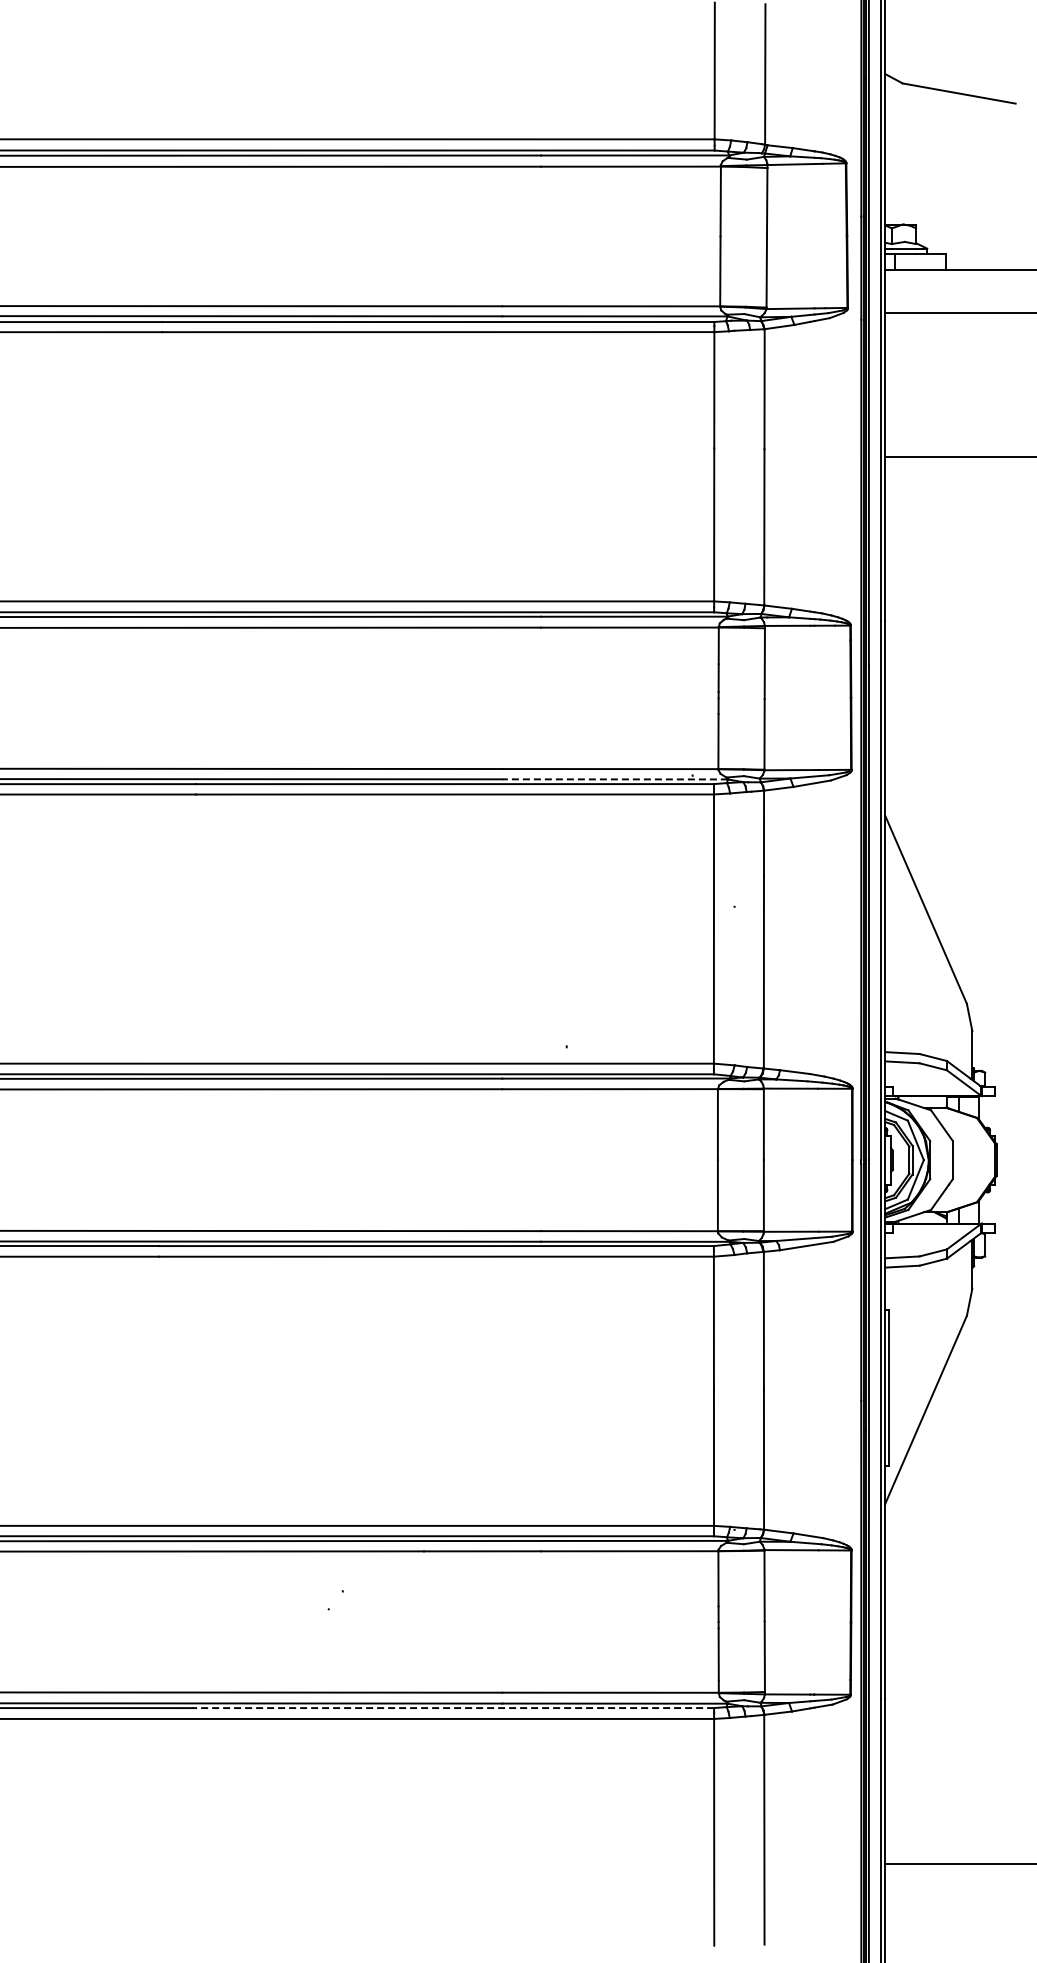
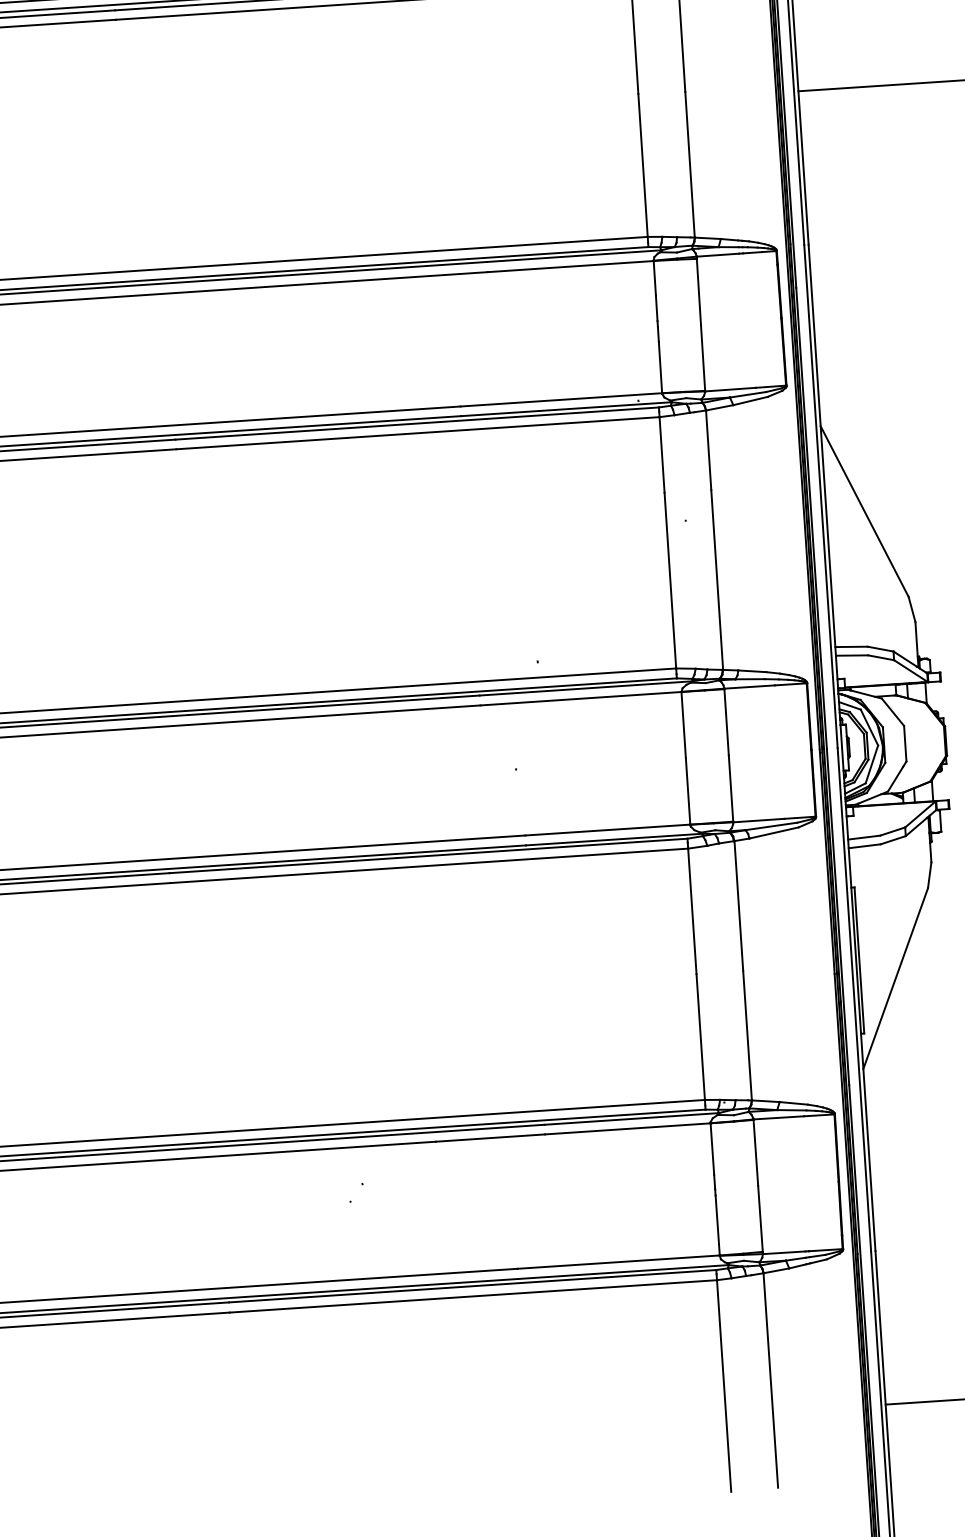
line: (615, 779) -> (566, 409), dashed -> solid
line: (453, 1708) -> (473, 1286), dashed -> solid

